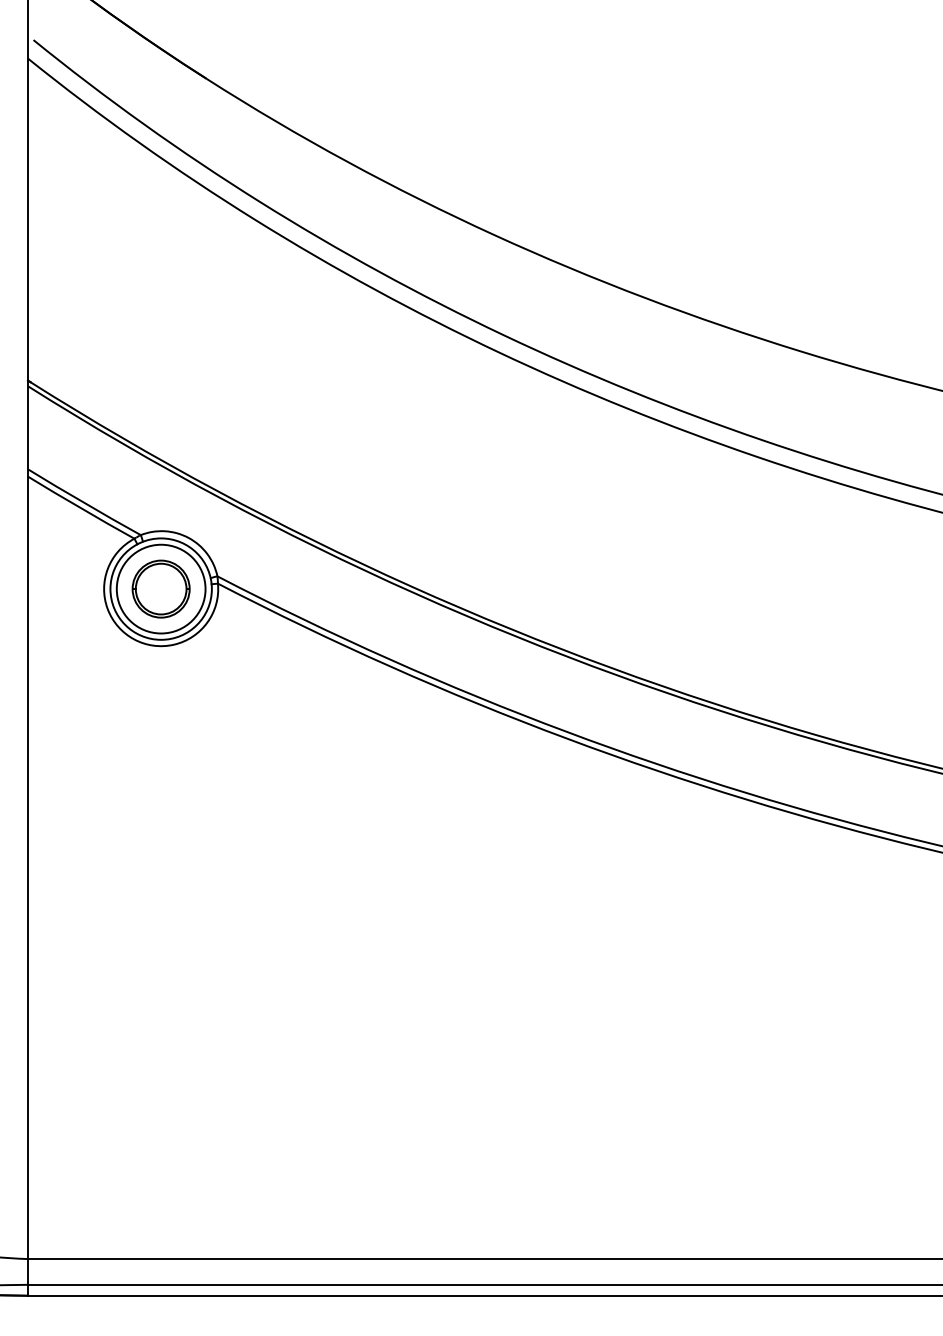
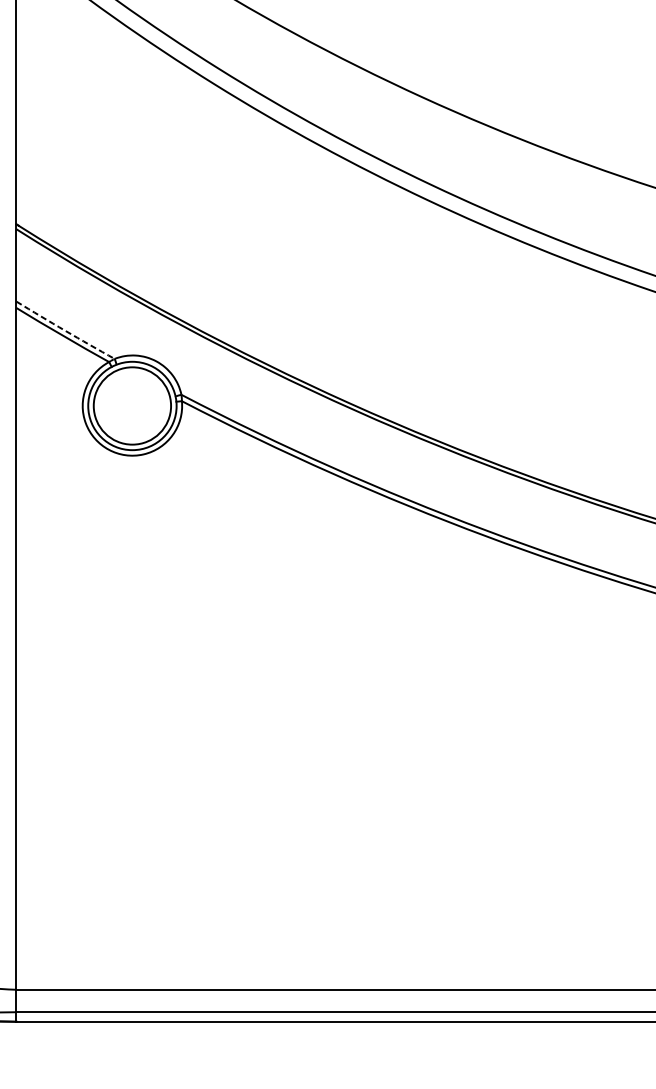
arc: (84, 502) -> (65, 330), solid -> dashed
part: (160, 588) -> (131, 405), removed

